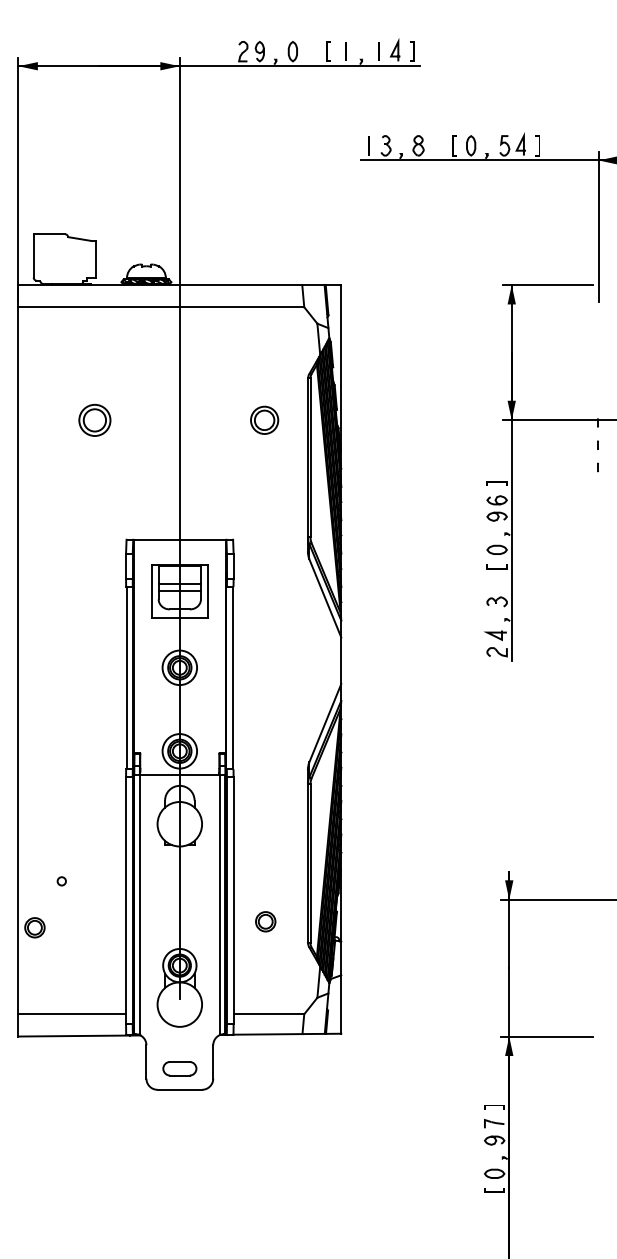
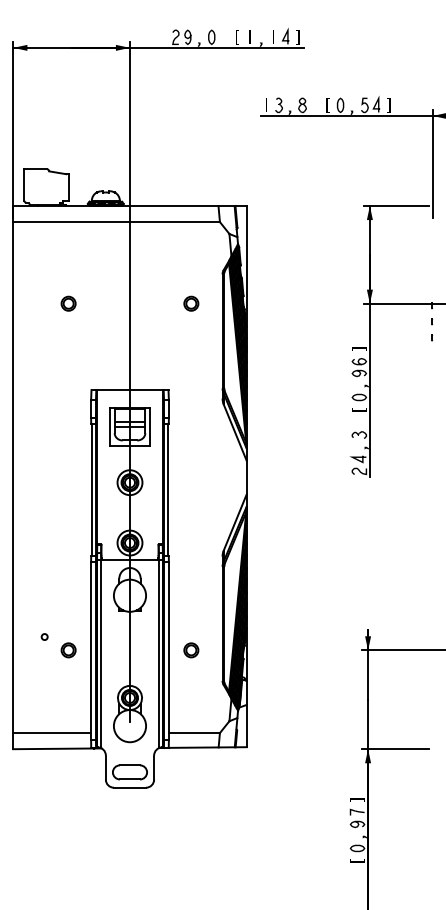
part: (94, 419) -> (68, 303), size x0.62
part: (264, 419) -> (191, 303), size x0.71
part: (265, 921) -> (191, 650), moved
part: (34, 927) -> (68, 650), moved
part: (179, 1068) -> (129, 772), size x1.43

